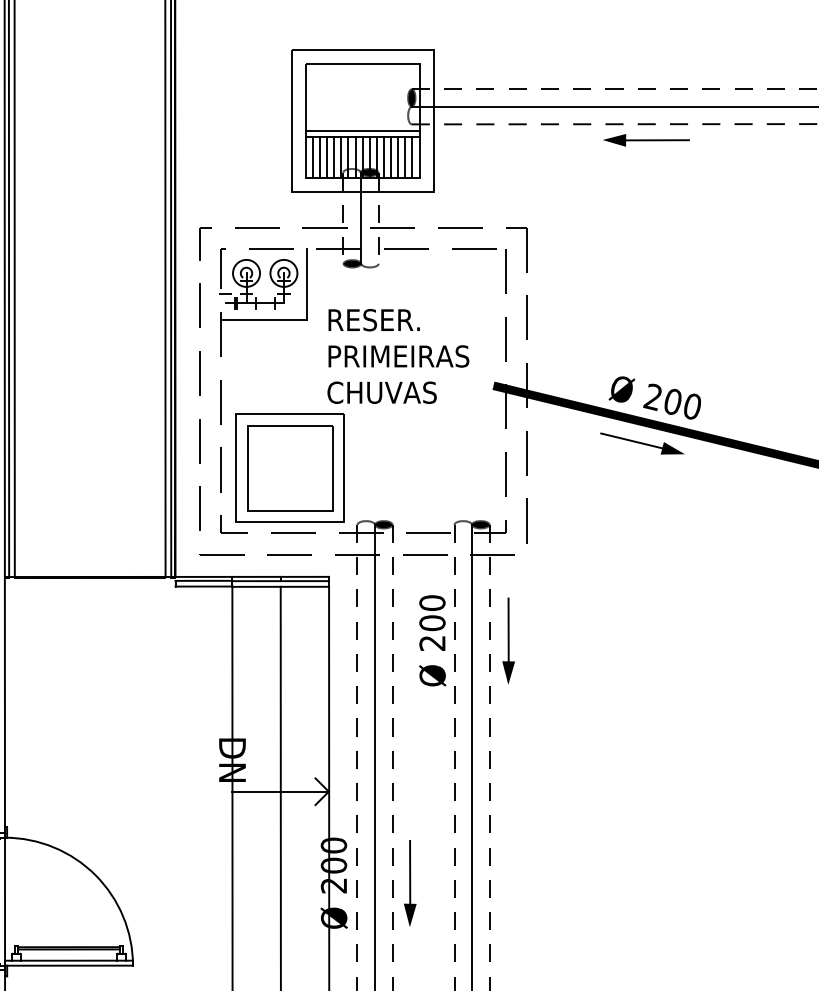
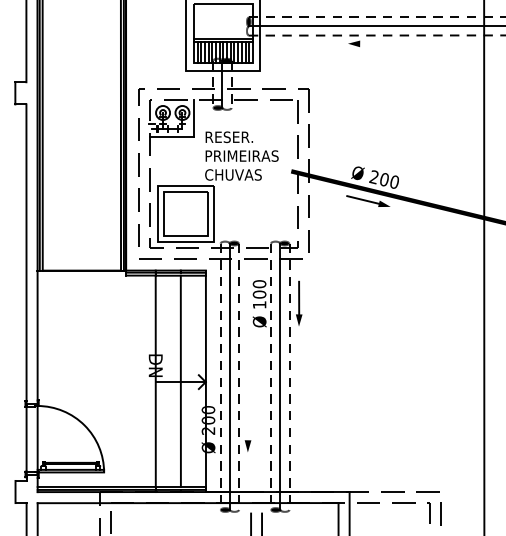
line: (657, 139) -> (376, 43), removed
text: (432, 642) -> (259, 304), 200 -> 100
line: (409, 871) -> (247, 423), removed

